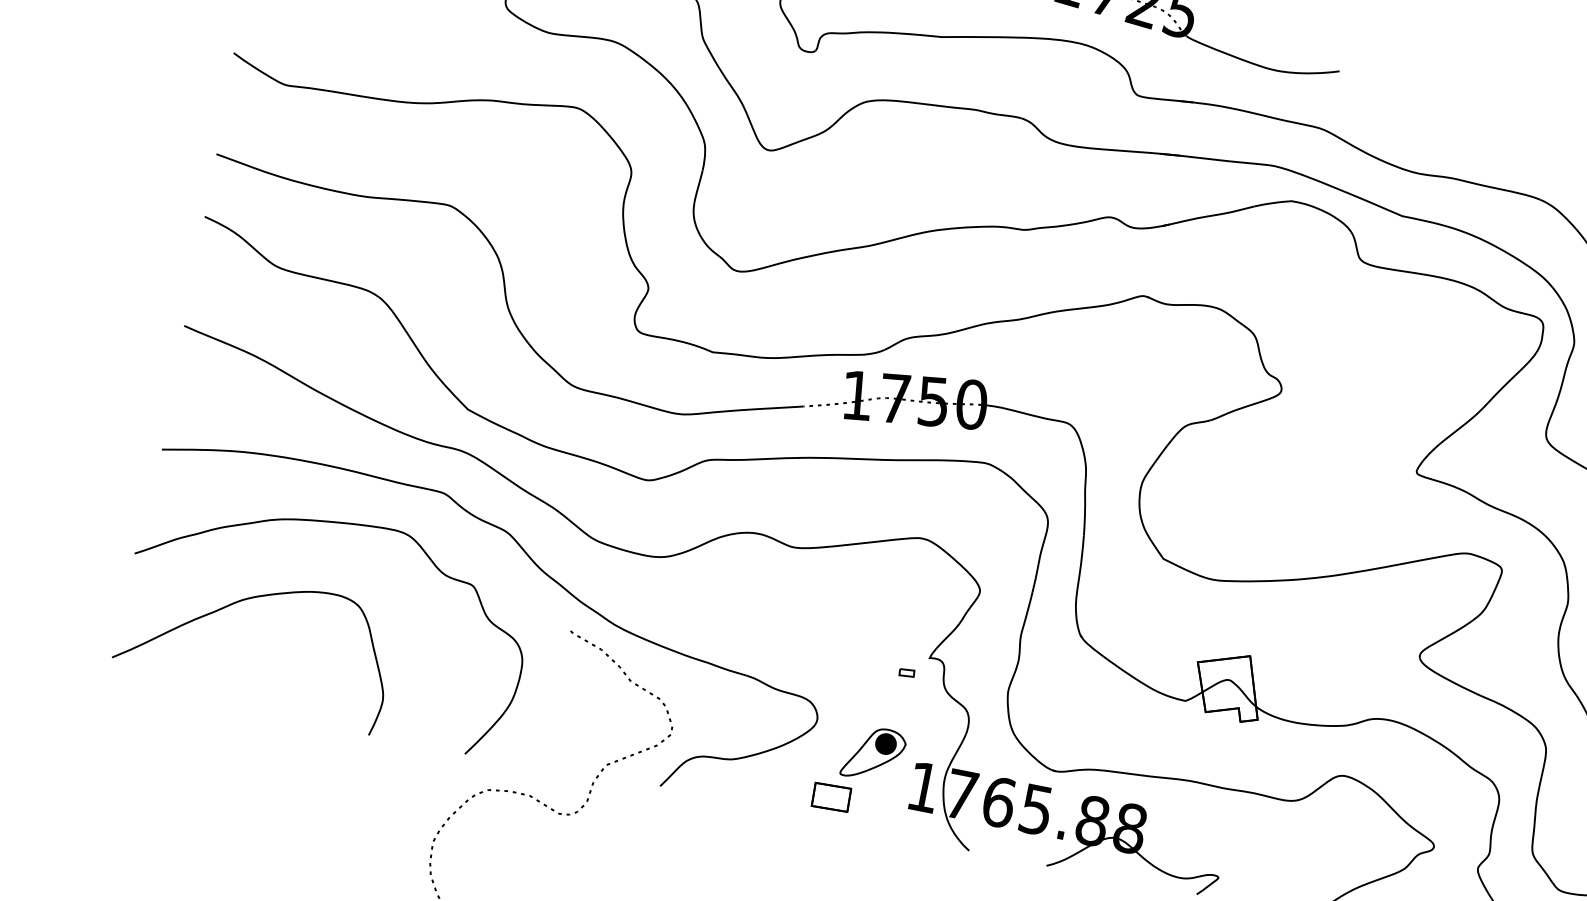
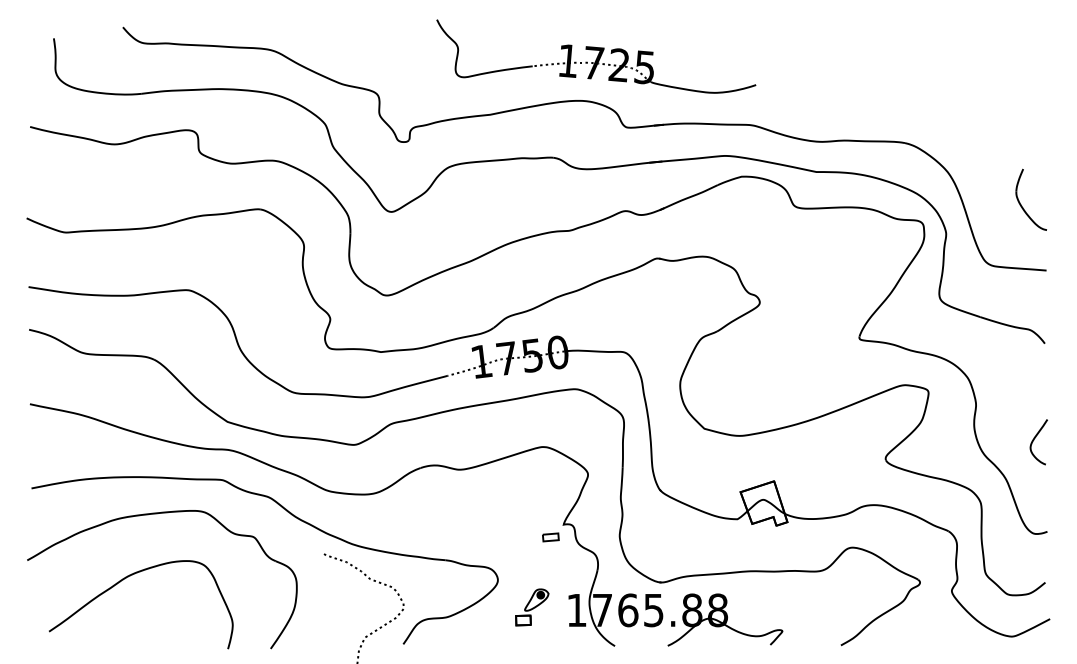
curve: (244, 601) -> (128, 577), moved
part: (906, 672) -> (550, 537), size x1.6
part: (859, 770) -> (532, 607), size x0.6

